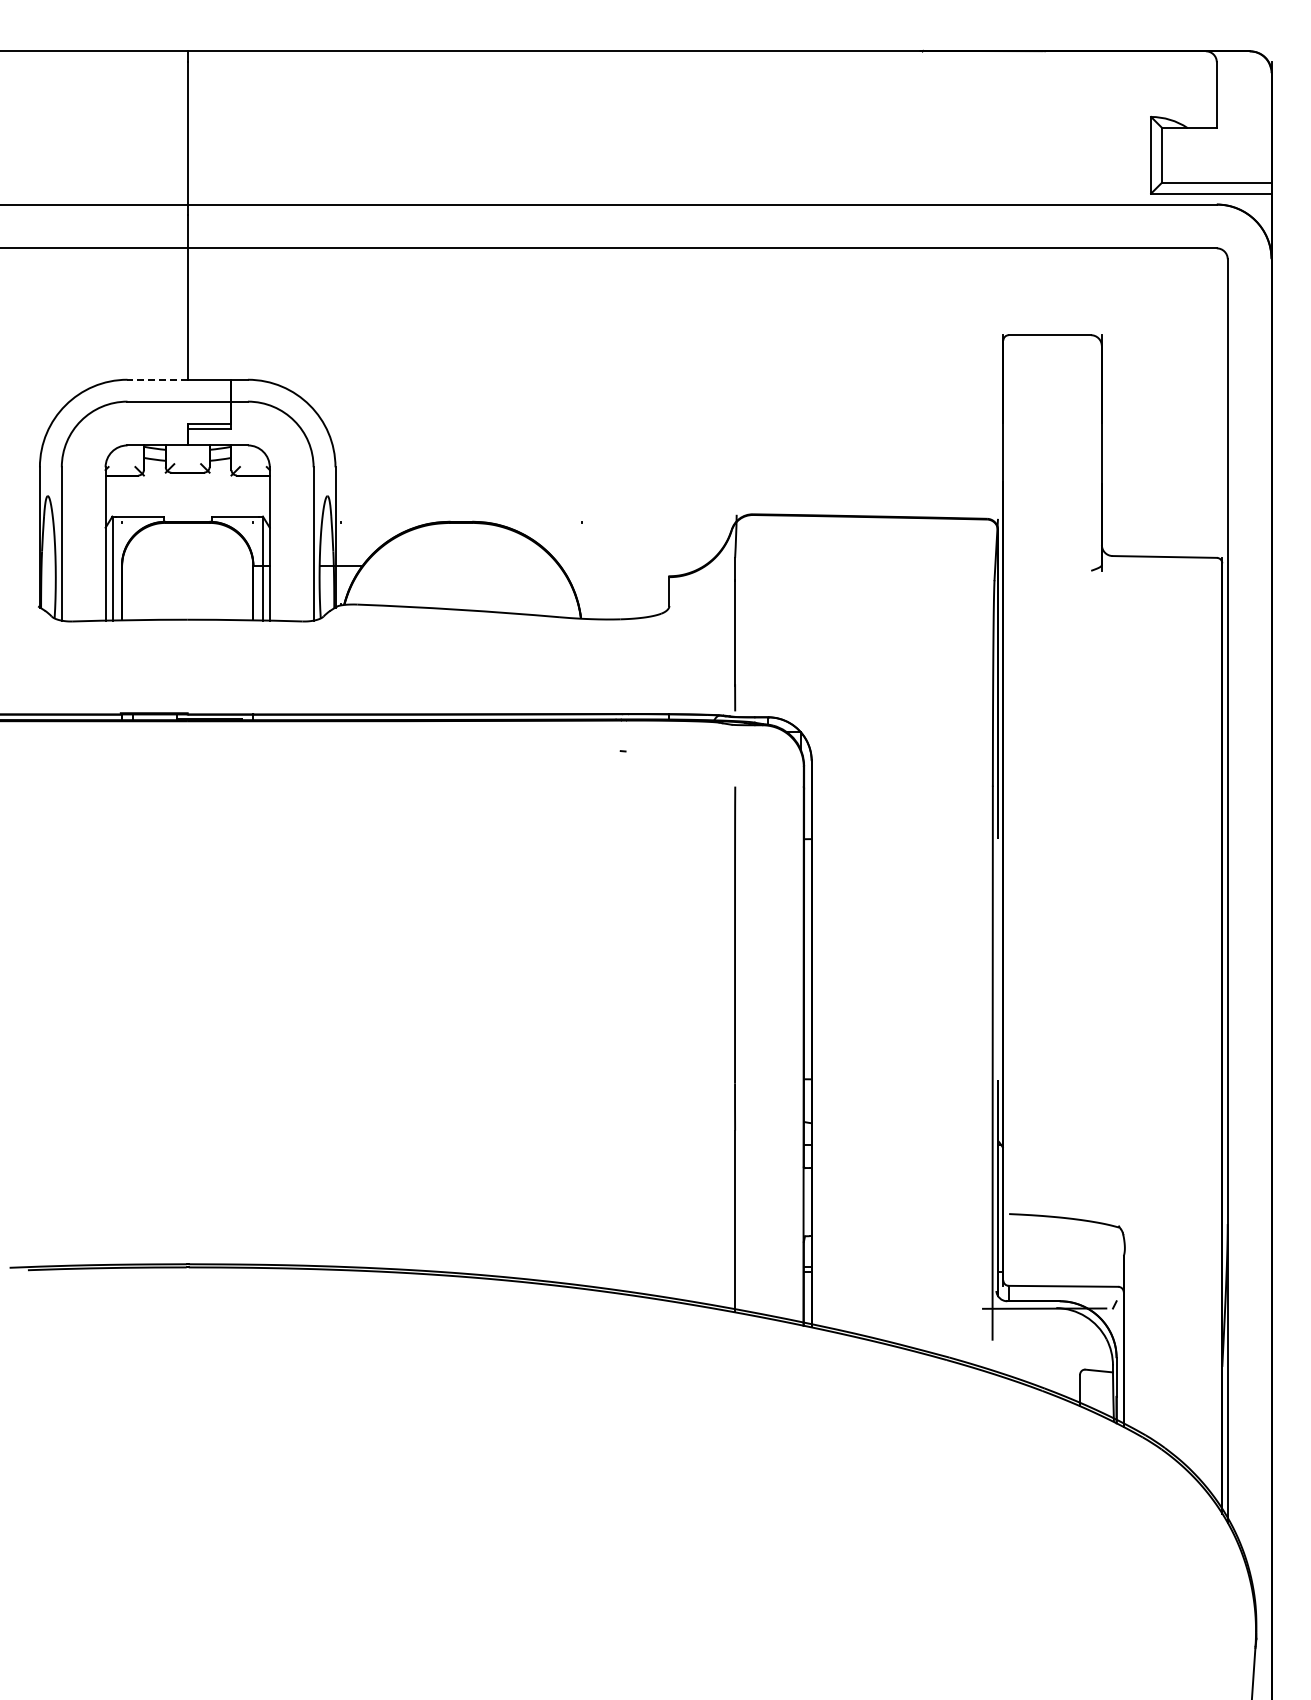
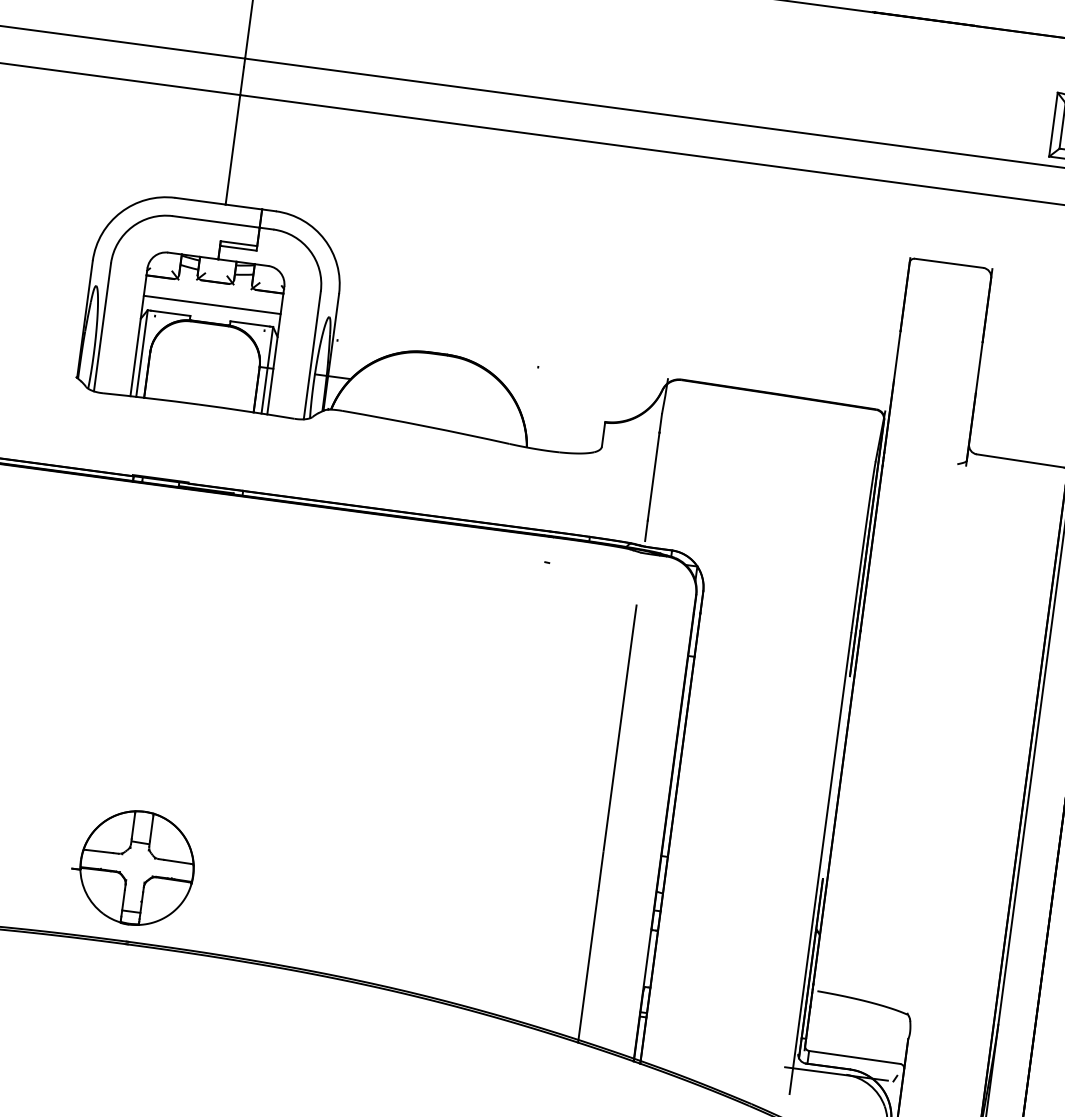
line: (157, 379) -> (200, 201), dashed -> solid
line: (187, 500) -> (212, 305), added
part: (183, 1175) -> (133, 867), added

